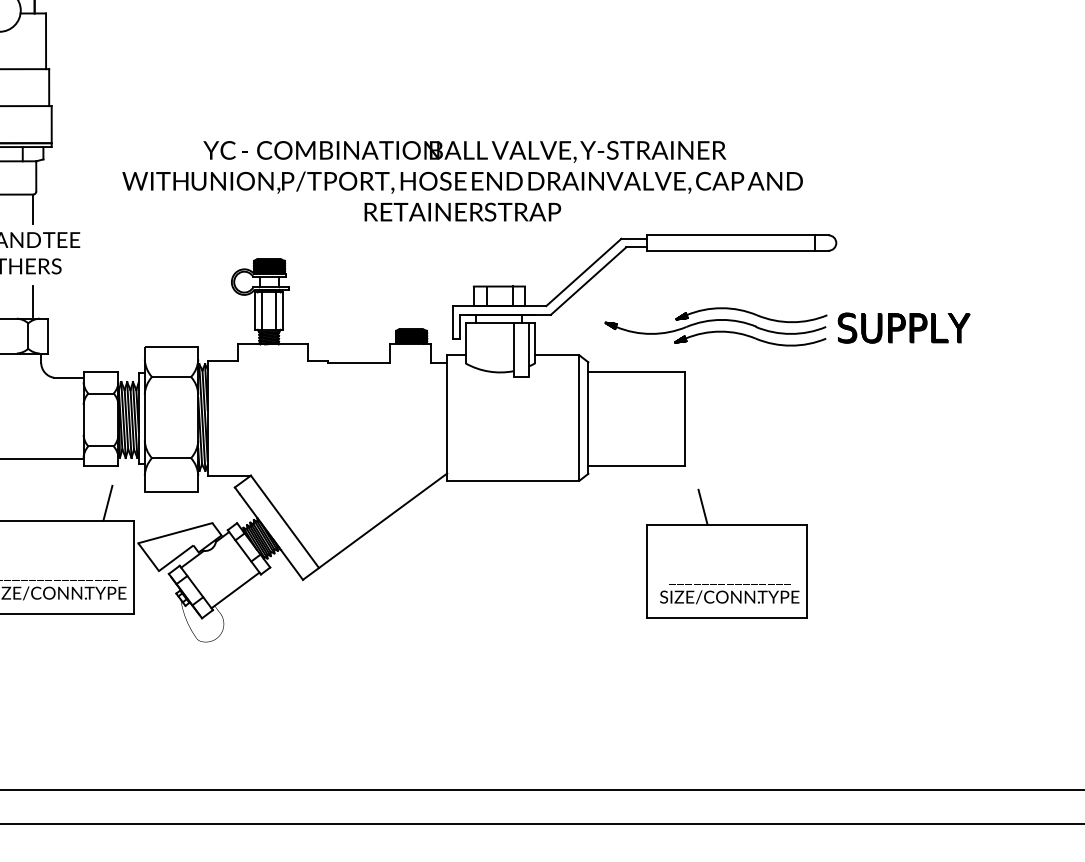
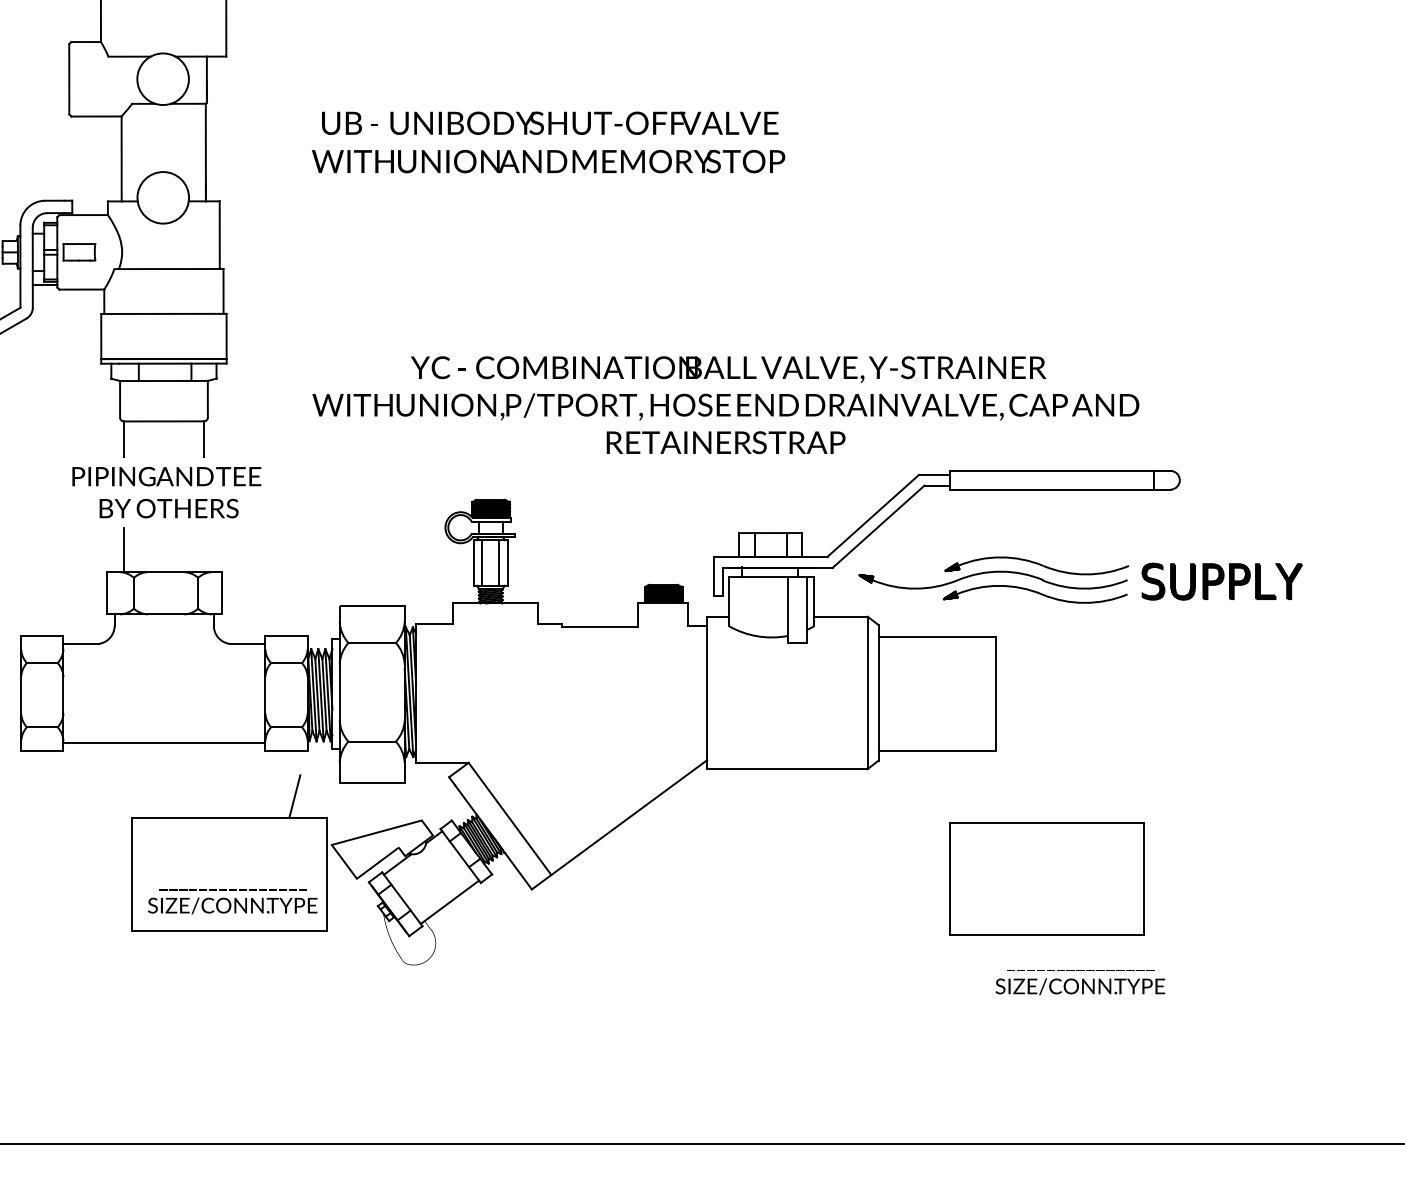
line: (32, 301) -> (203, 551), removed
part: (787, 326) -> (1080, 579), moved
line: (702, 507) -> (1017, 801), removed
text: (729, 593) -> (1079, 982), moved

